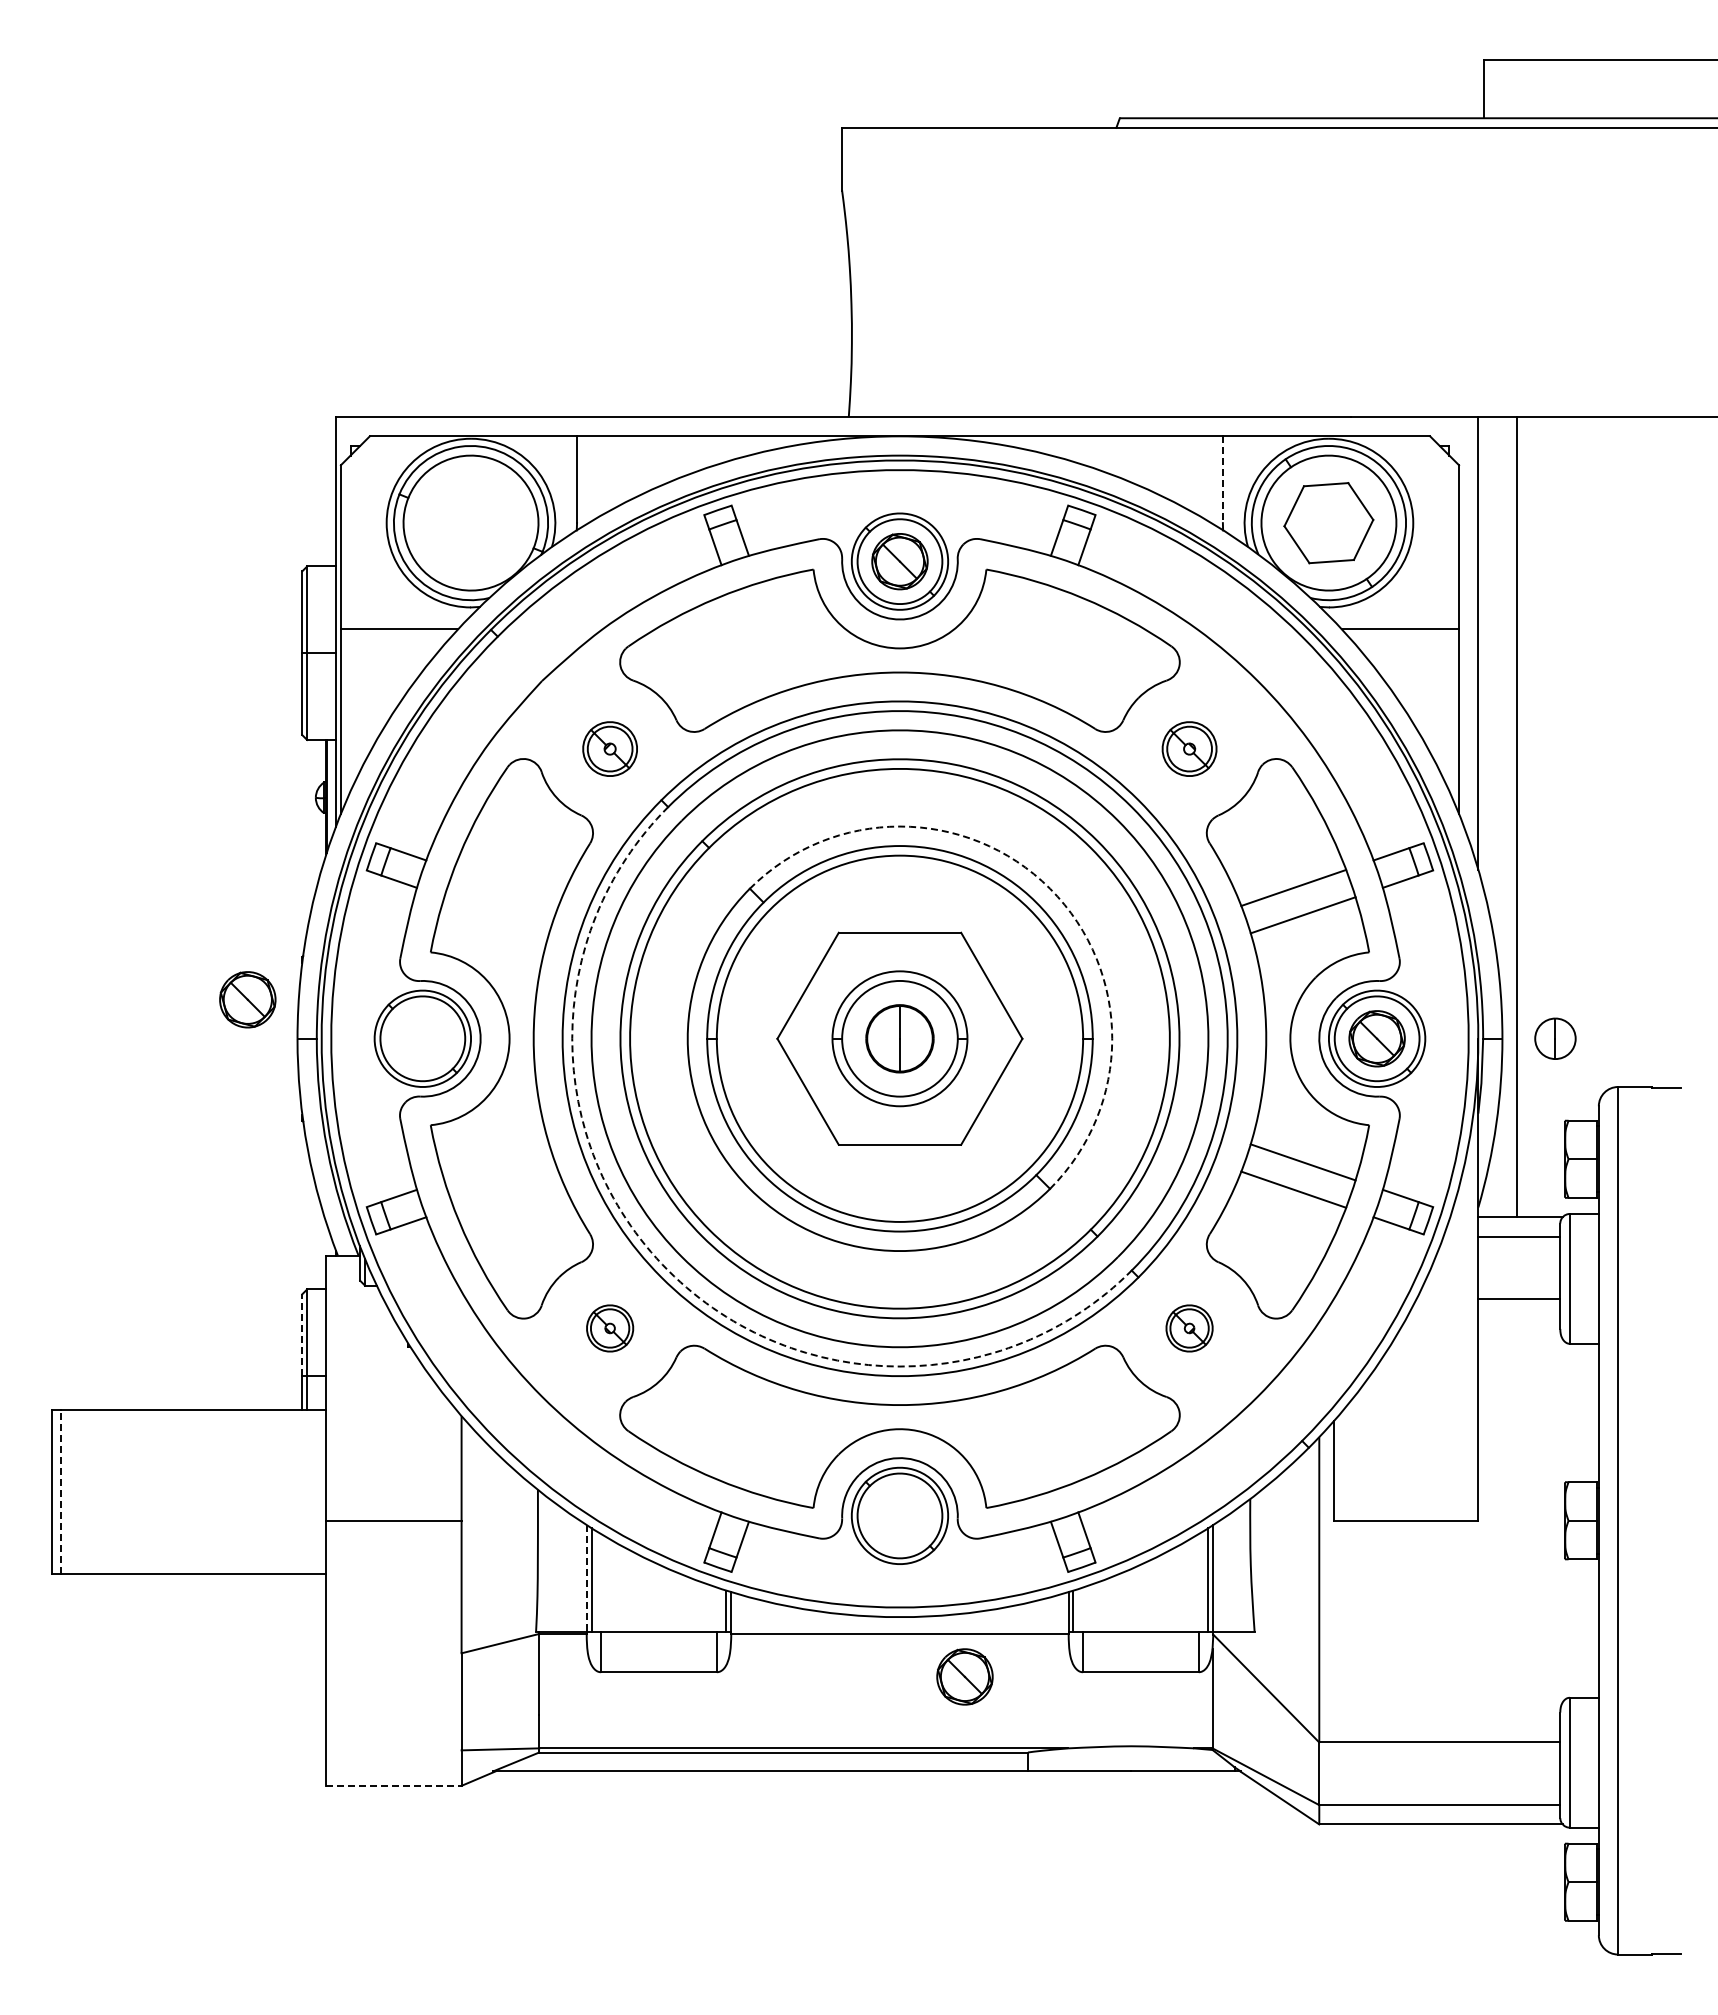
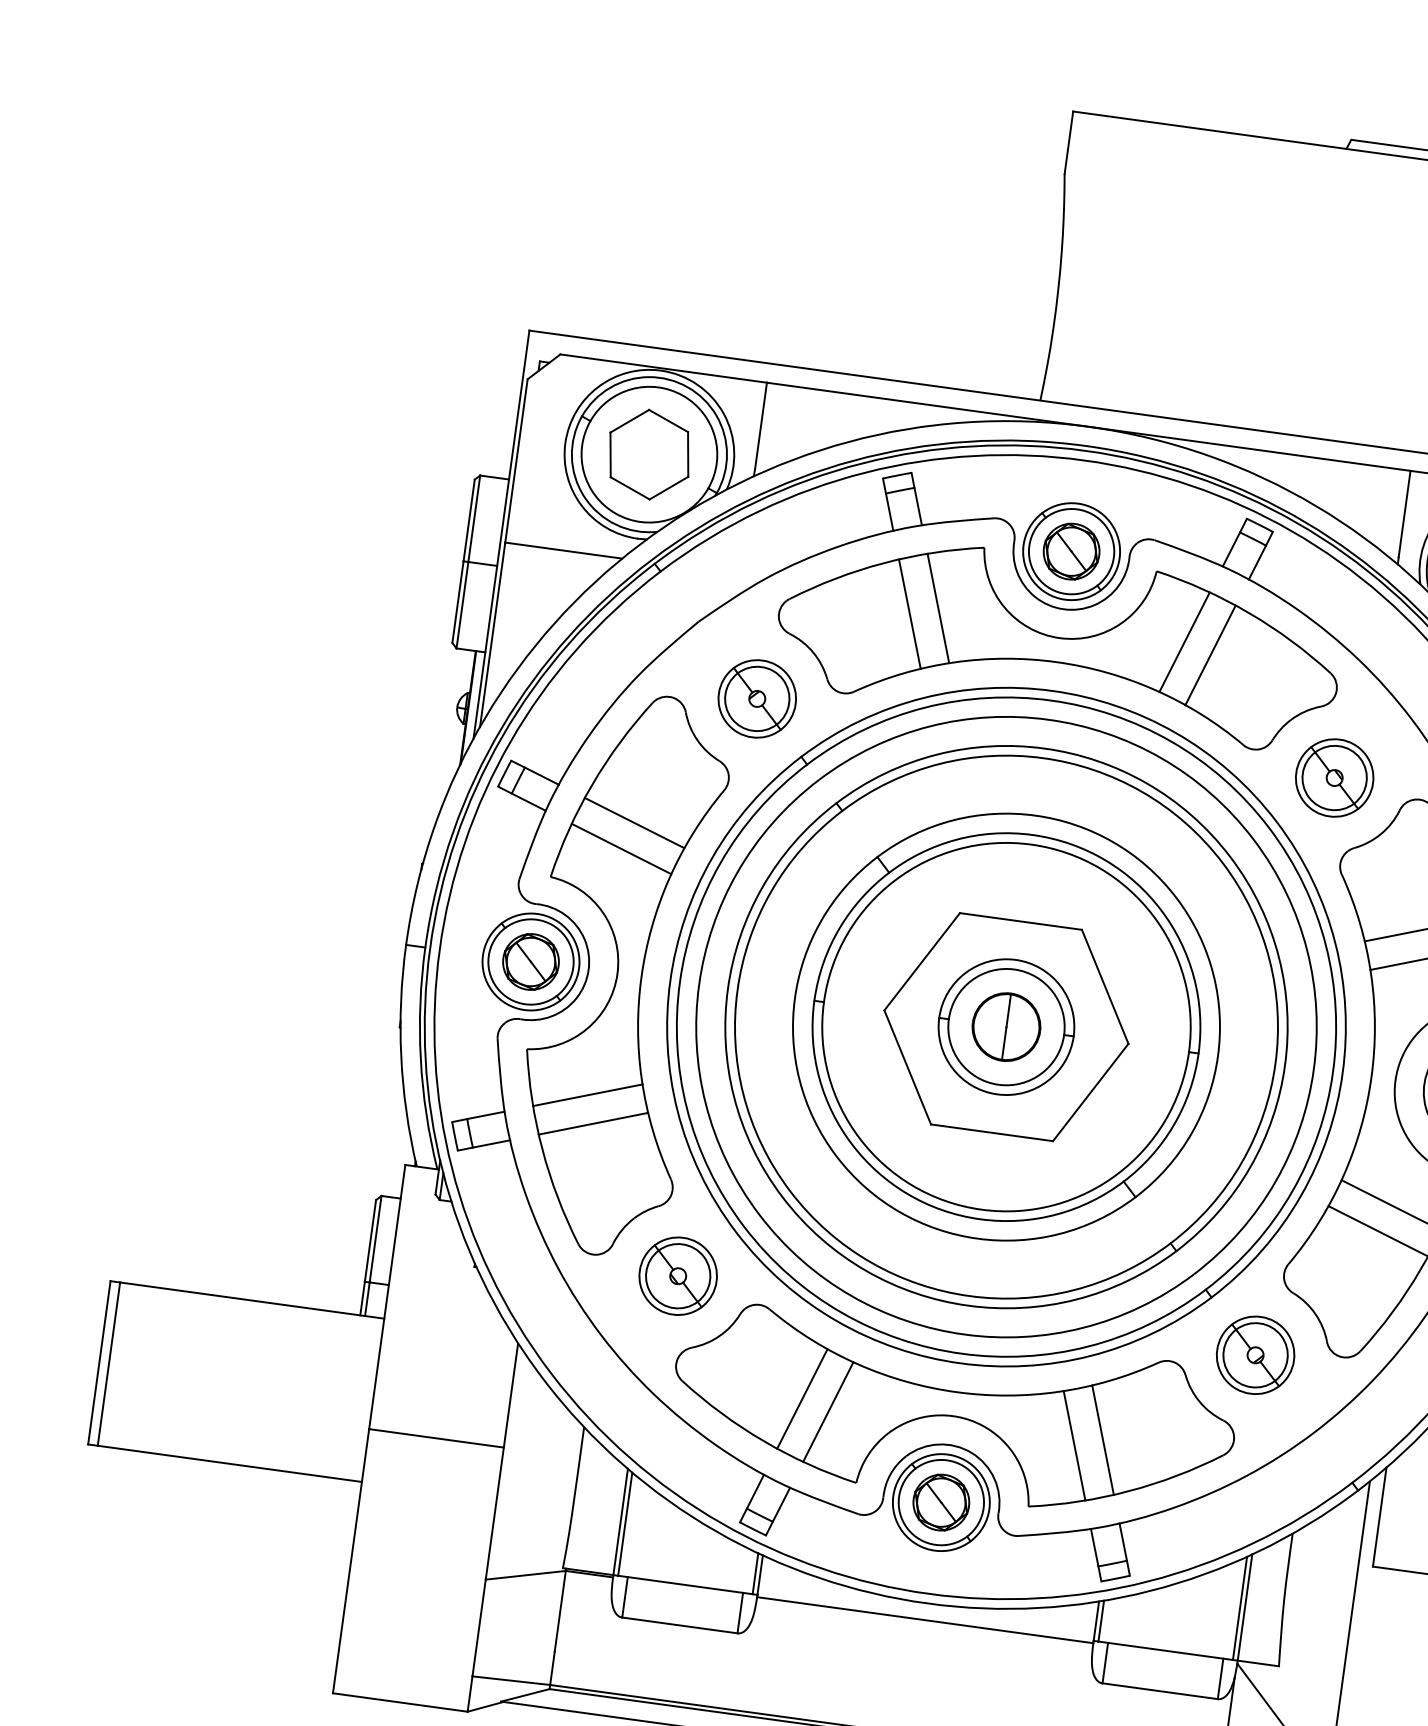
line: (1222, 480) -> (1404, 514), dashed -> solid
part: (470, 522) -> (648, 454), added
line: (776, 635) -> (938, 608), added
line: (1023, 635) -> (1184, 642), added
line: (749, 644) -> (910, 613), added
line: (1050, 644) -> (1210, 654), added
part: (609, 748) -> (756, 698), size x1.43
part: (1189, 748) -> (1334, 777), size x1.43
line: (505, 887) -> (634, 822), added
arc: (1050, 888) -> (1176, 897), dashed -> solid
line: (496, 915) -> (621, 849), added
part: (247, 999) -> (530, 961), moved
line: (496, 1162) -> (587, 1095), added
line: (505, 1189) -> (592, 1123), added
arc: (668, 1270) -> (744, 1226), dashed -> solid
part: (609, 1328) -> (677, 1276), size x1.67
part: (1189, 1328) -> (1255, 1355), size x1.67
line: (302, 1335) -> (370, 1241), dashed -> solid
line: (749, 1432) -> (802, 1398), added
line: (1050, 1432) -> (1102, 1439), added
line: (776, 1441) -> (828, 1411), added
line: (1023, 1441) -> (1074, 1445), added
line: (61, 1491) -> (109, 1363), dashed -> solid
line: (586, 1578) -> (620, 1522), dashed -> solid
part: (964, 1676) -> (940, 1502), moved
line: (394, 1785) -> (400, 1702), dashed -> solid

